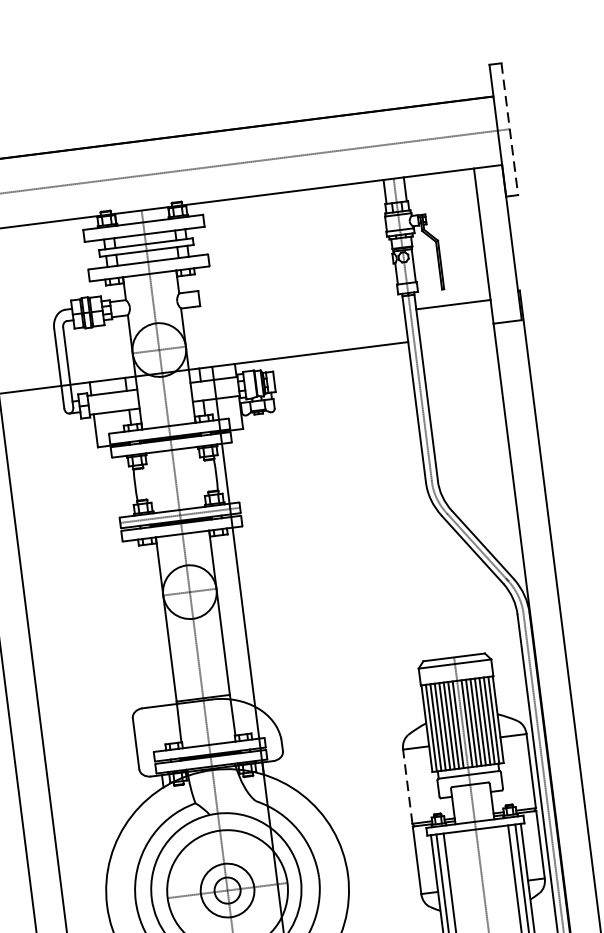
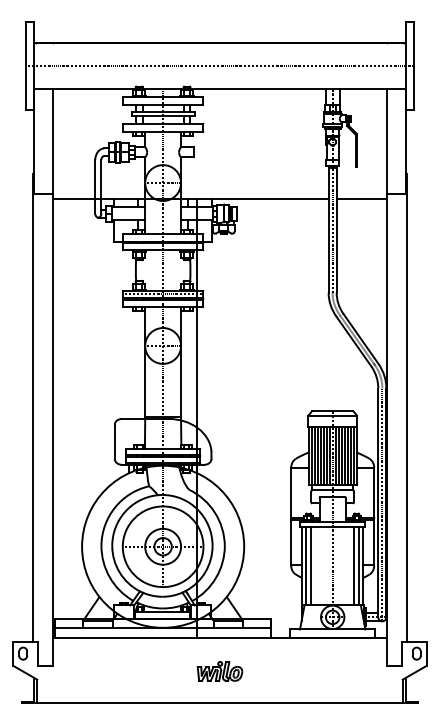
line: (509, 129) -> (413, 66), dashed -> solid
line: (453, 304) -> (361, 198), moved
line: (408, 785) -> (291, 492), dashed -> solid

